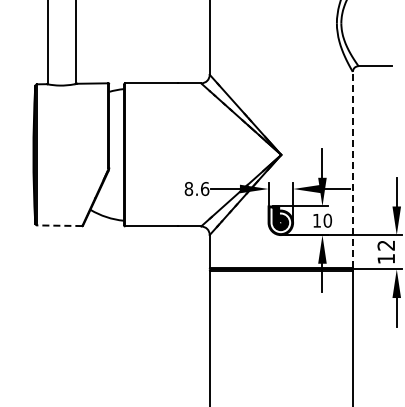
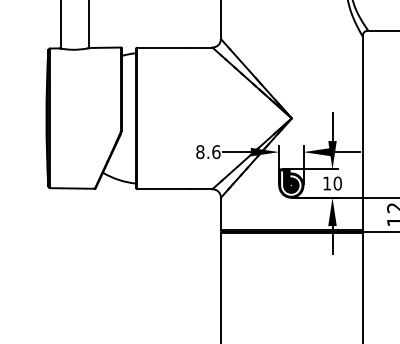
line: (352, 169) -> (362, 132), dashed -> solid
line: (59, 225) -> (72, 188), dashed -> solid

